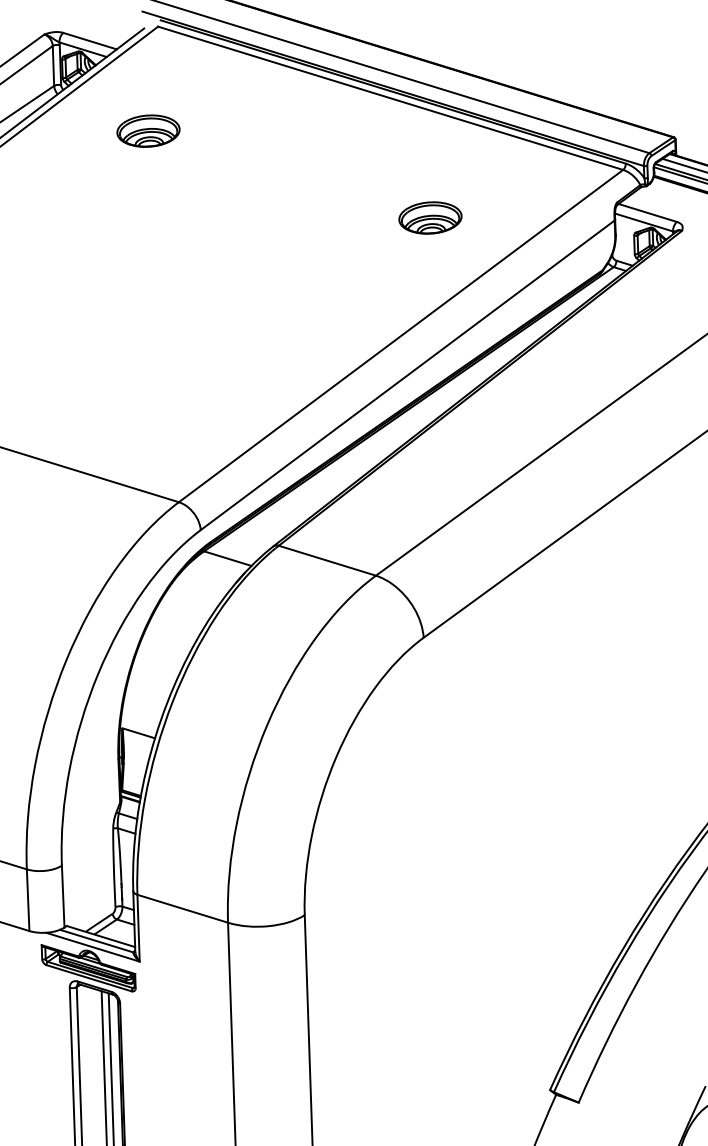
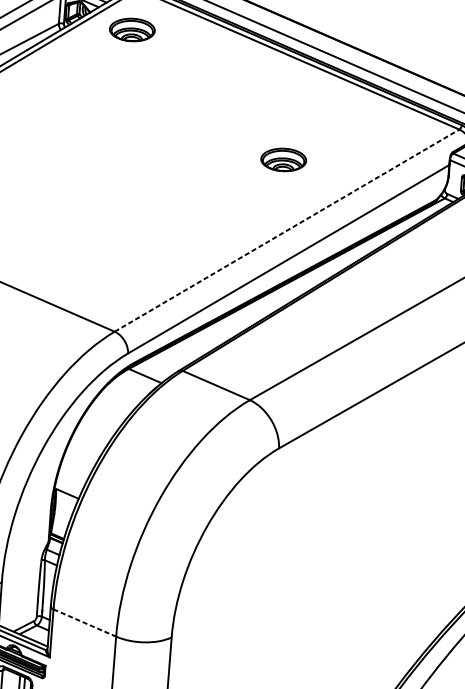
part: (148, 130) -> (132, 29), moved
part: (430, 217) -> (283, 159), moved
line: (401, 335) -> (287, 230), solid -> dashed
line: (183, 908) -> (85, 622), solid -> dashed

